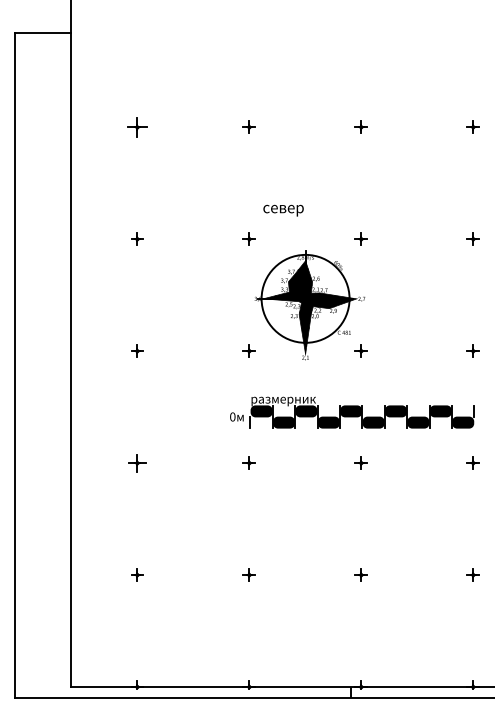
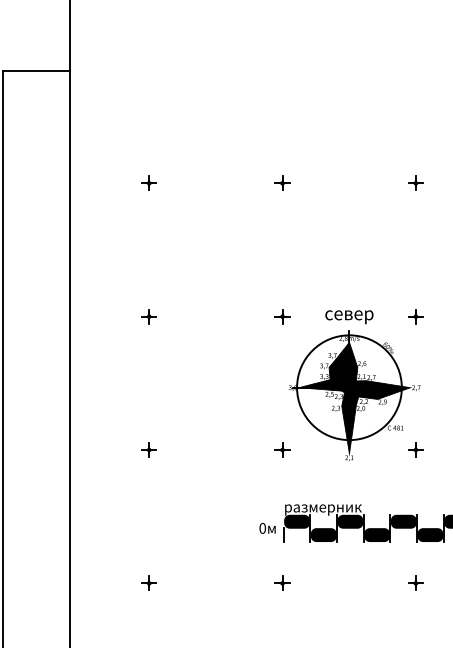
part: (137, 126) -> (149, 182), size x0.62
text: (283, 210) -> (349, 317), moved
part: (137, 462) -> (149, 582), size x0.71

